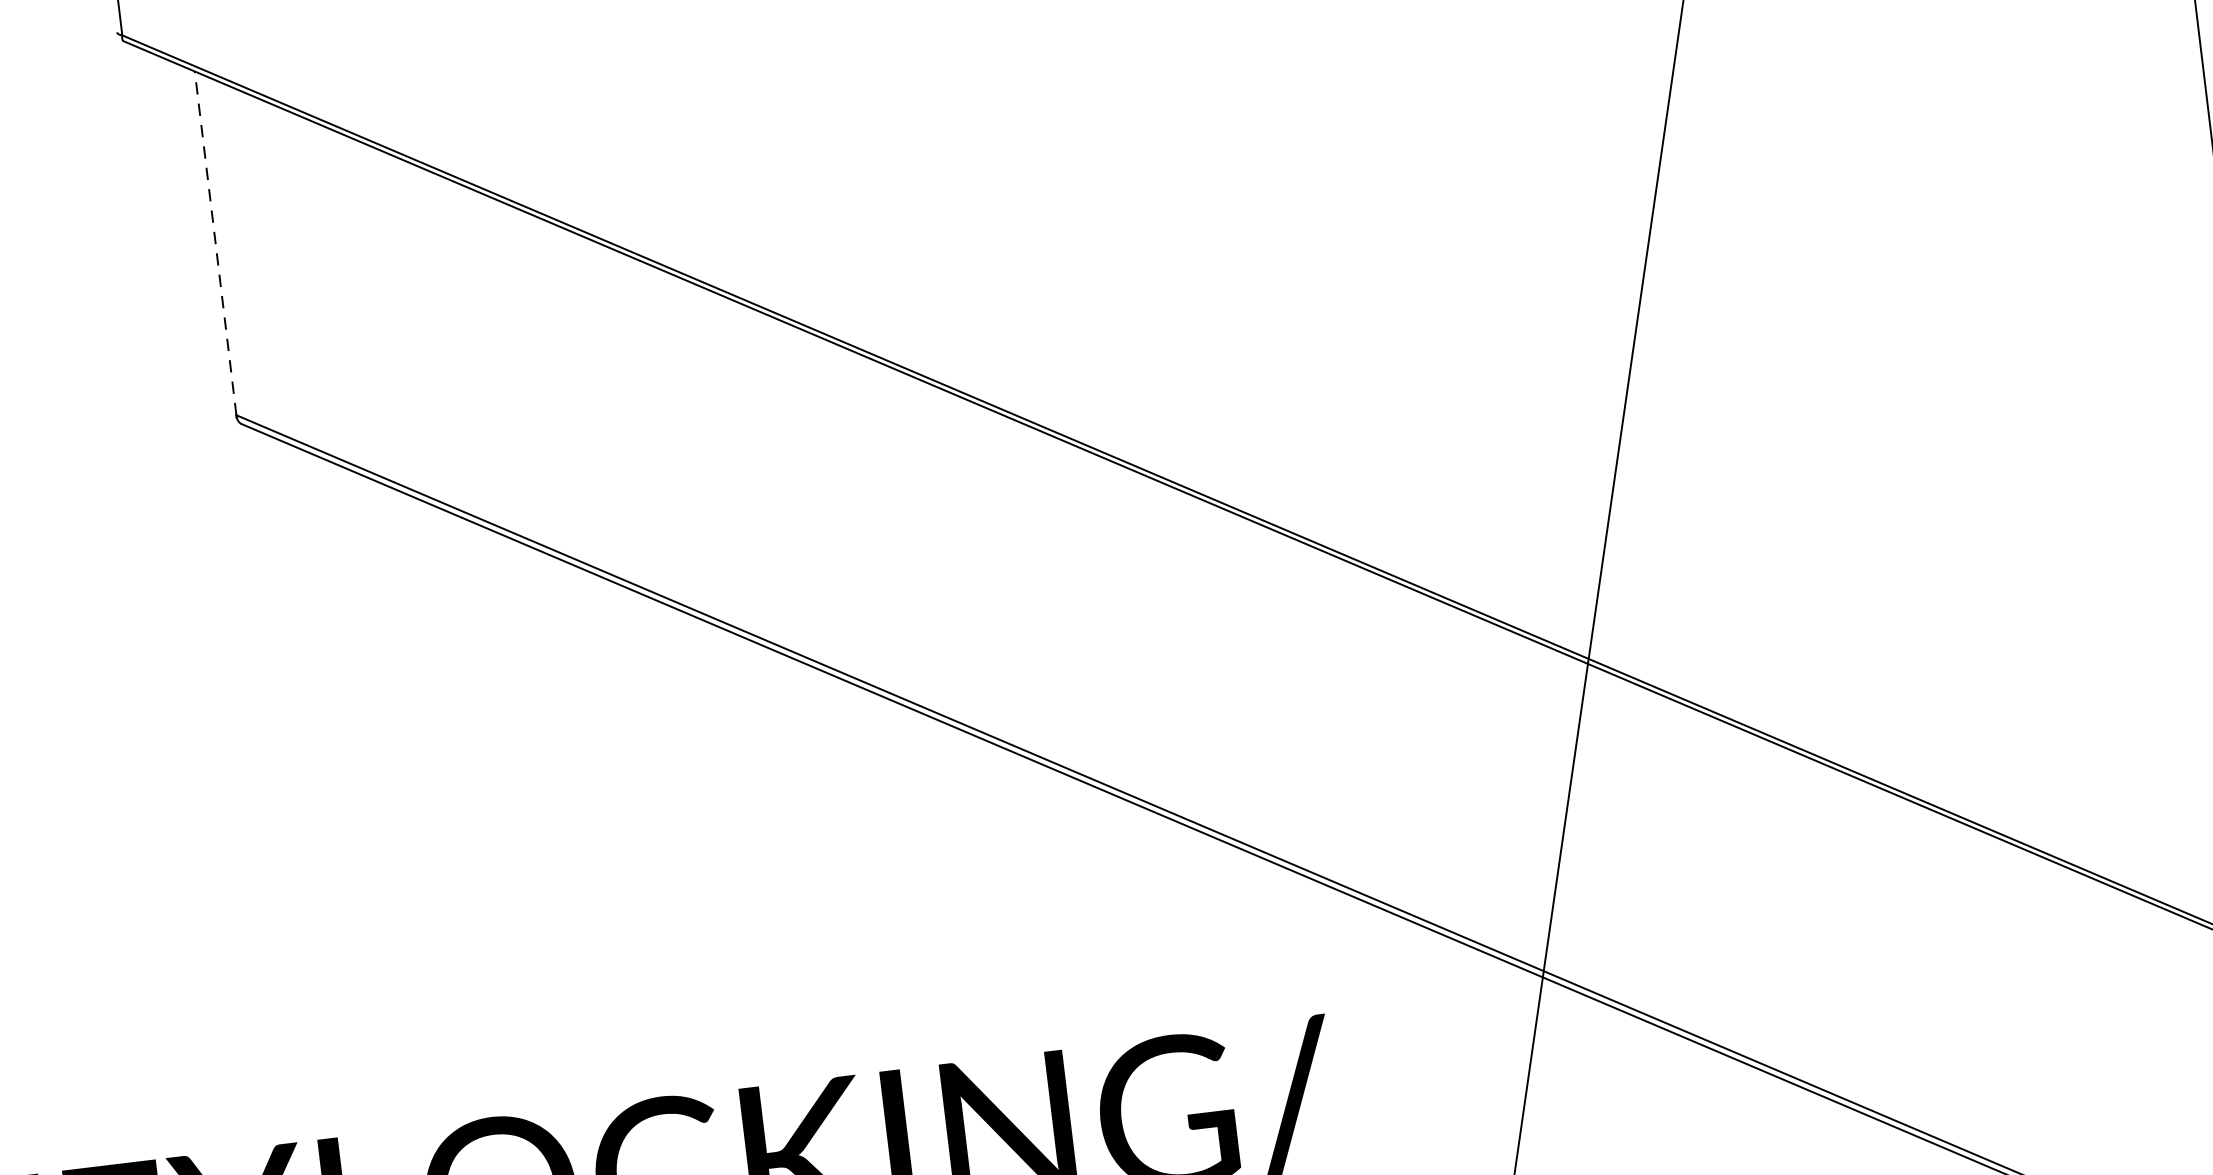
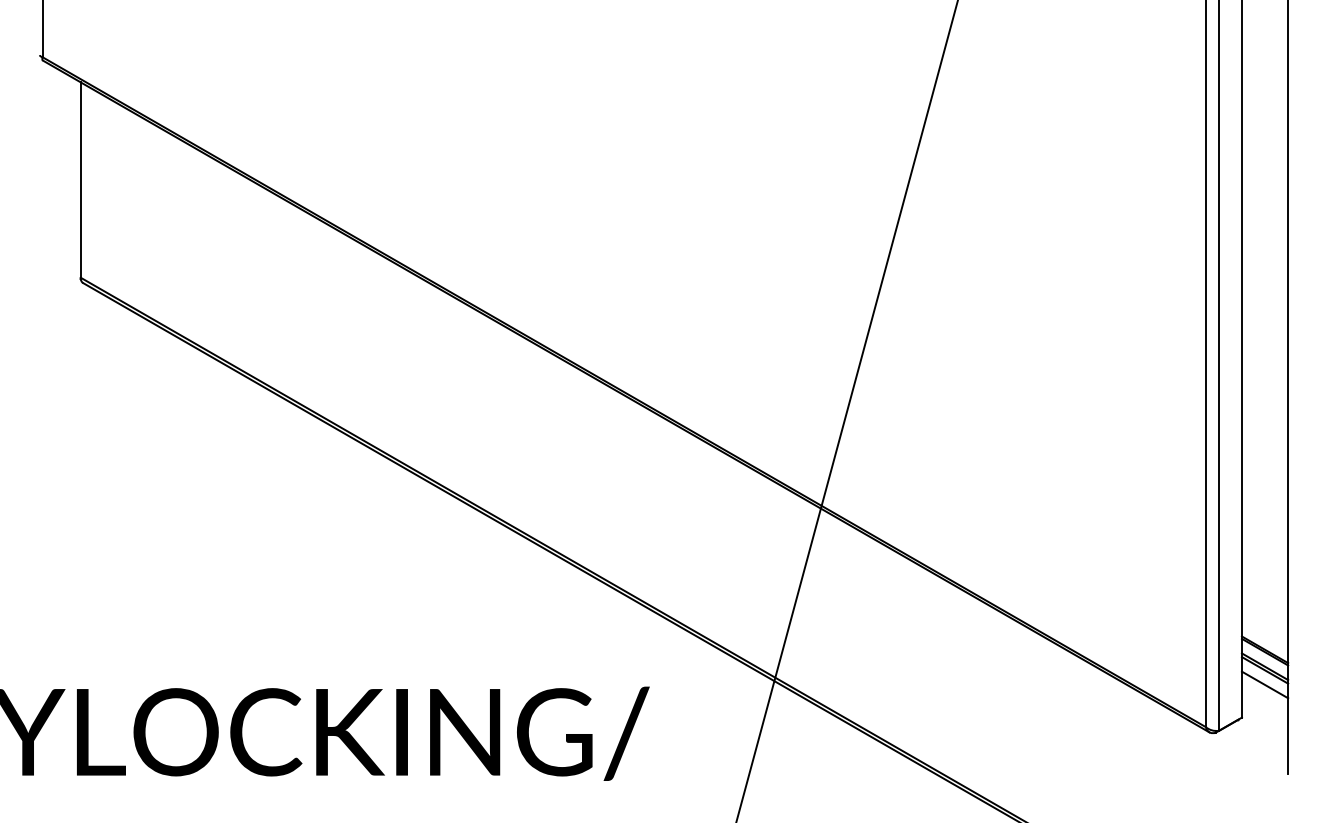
line: (215, 244) -> (80, 180), dashed -> solid

